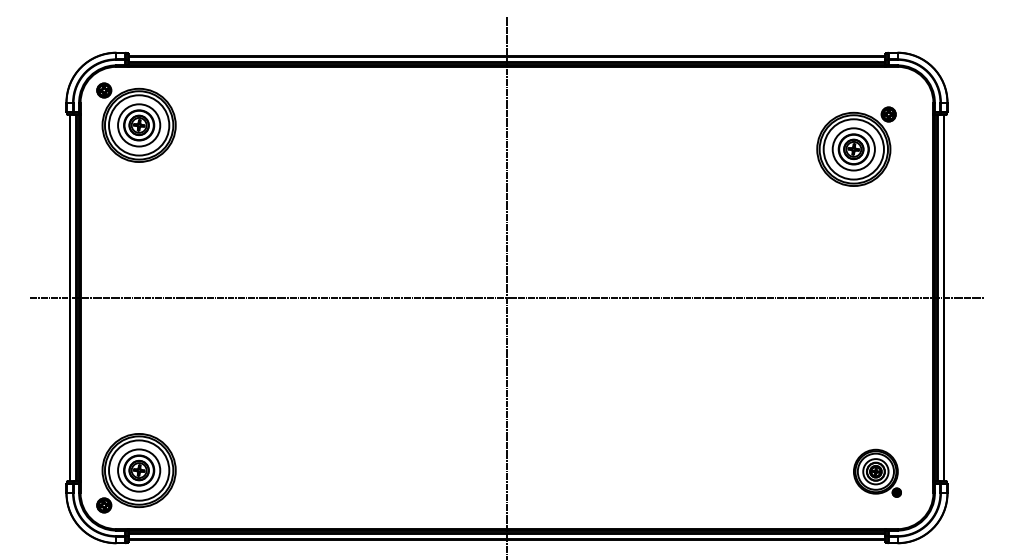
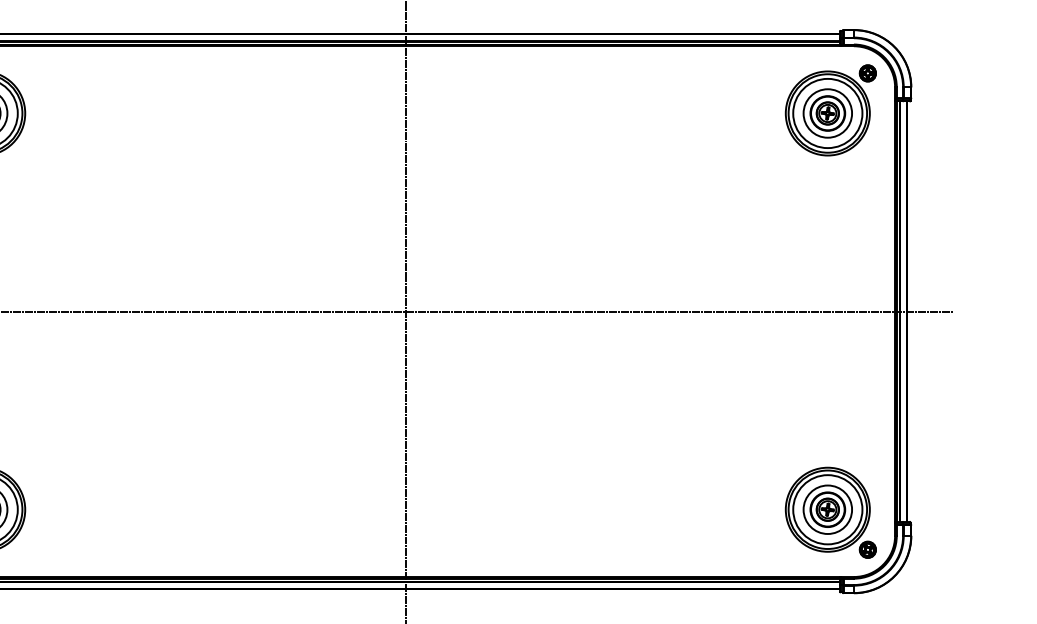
part: (856, 146) -> (830, 110), moved
part: (877, 473) -> (830, 513), size x1.67

